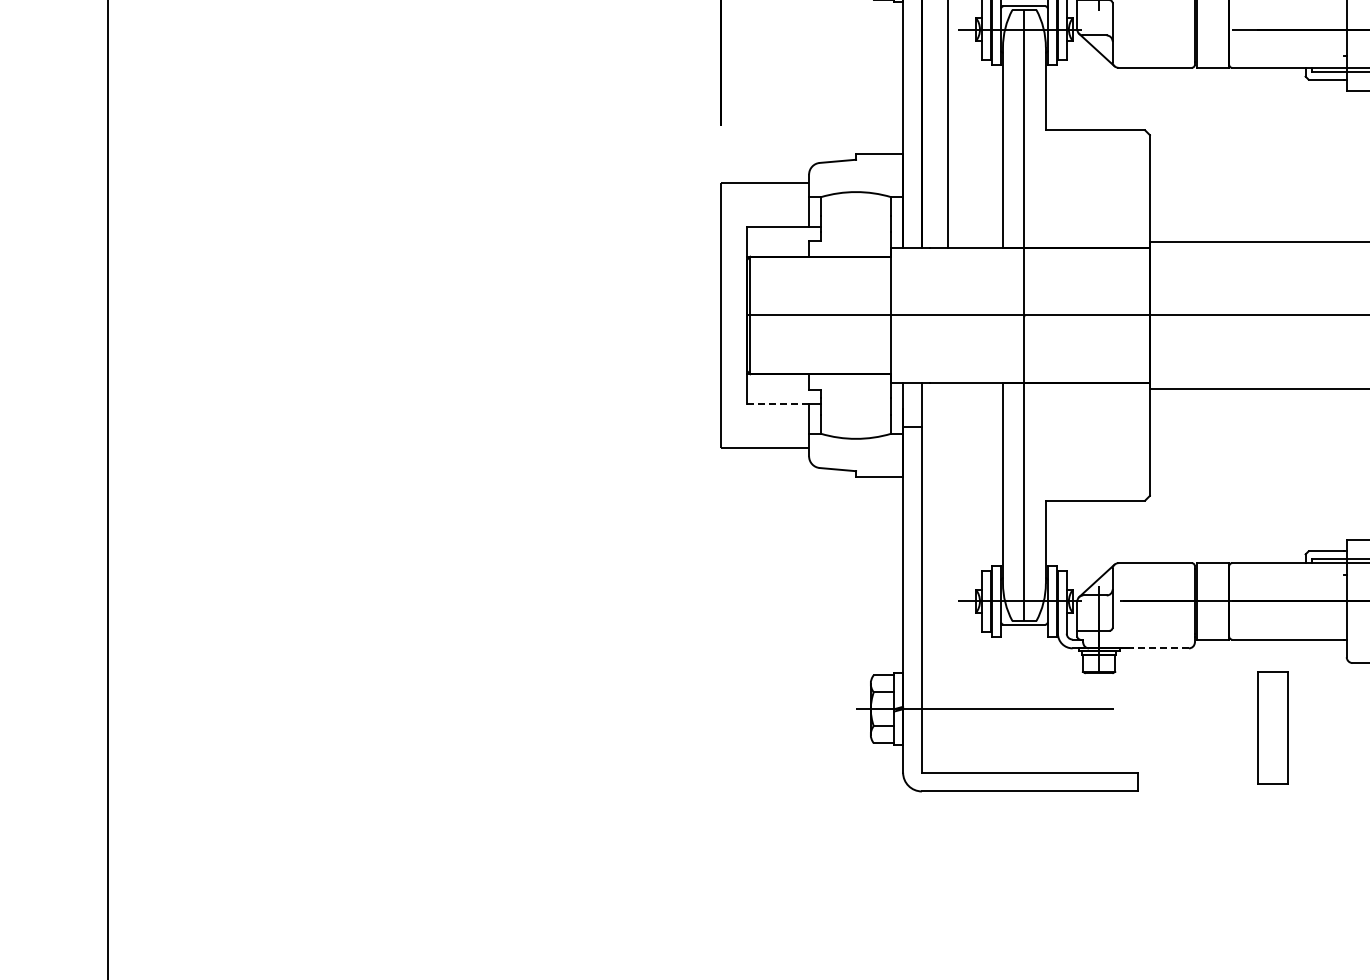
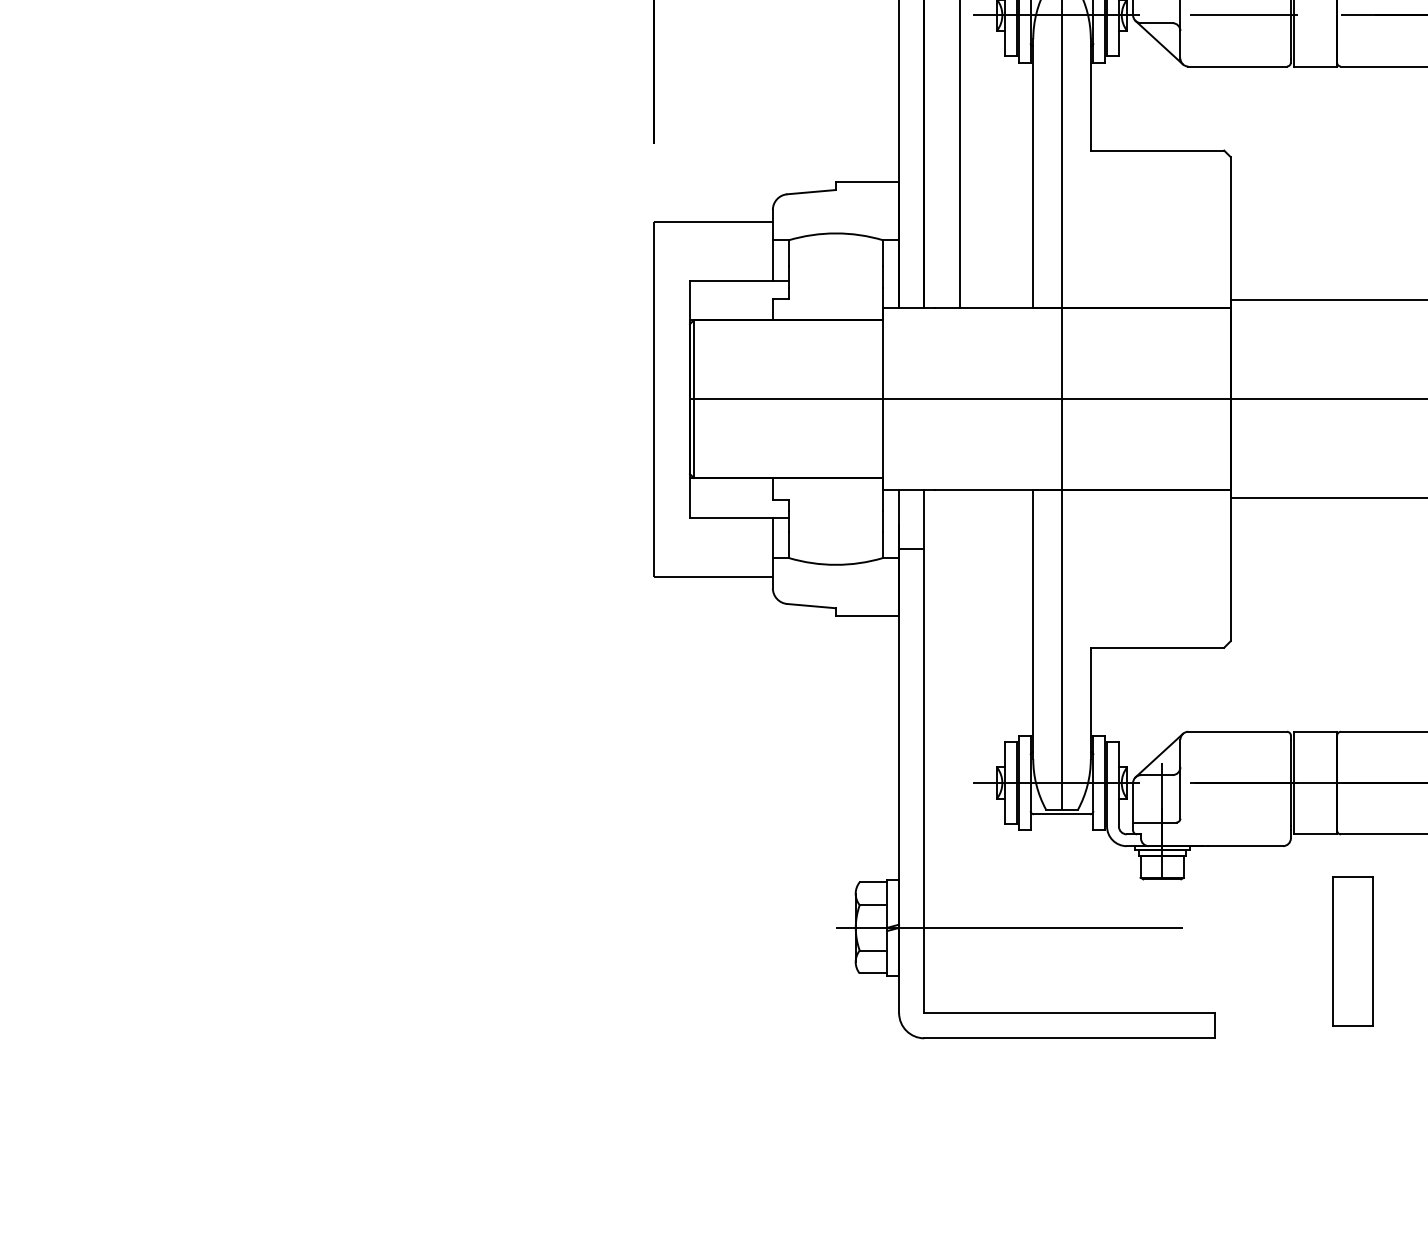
line: (1159, 29) -> (1243, 15), added
line: (778, 403) -> (731, 517), dashed -> solid
line: (1161, 648) -> (1246, 846), dashed -> solid
part: (1272, 727) -> (1352, 951), moved

